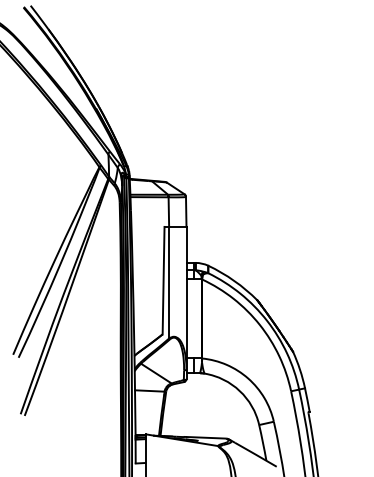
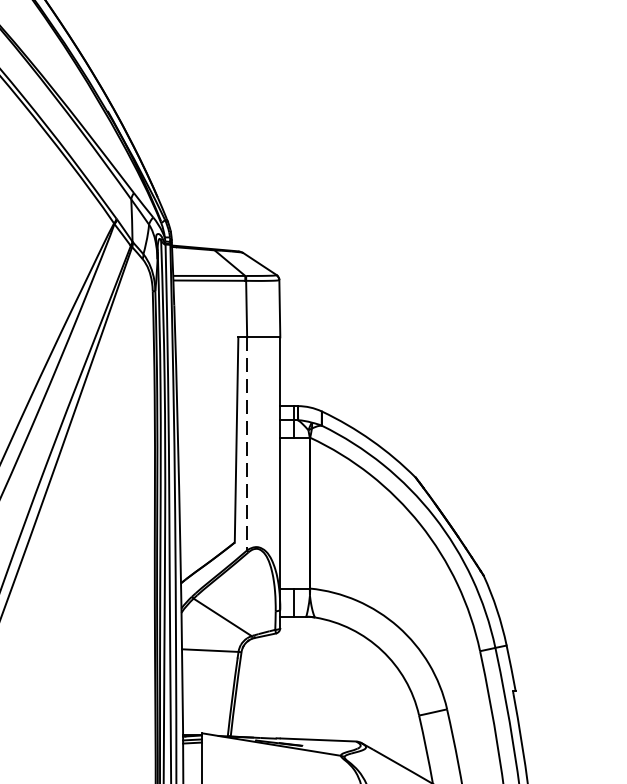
line: (169, 282) -> (247, 443), solid -> dashed

